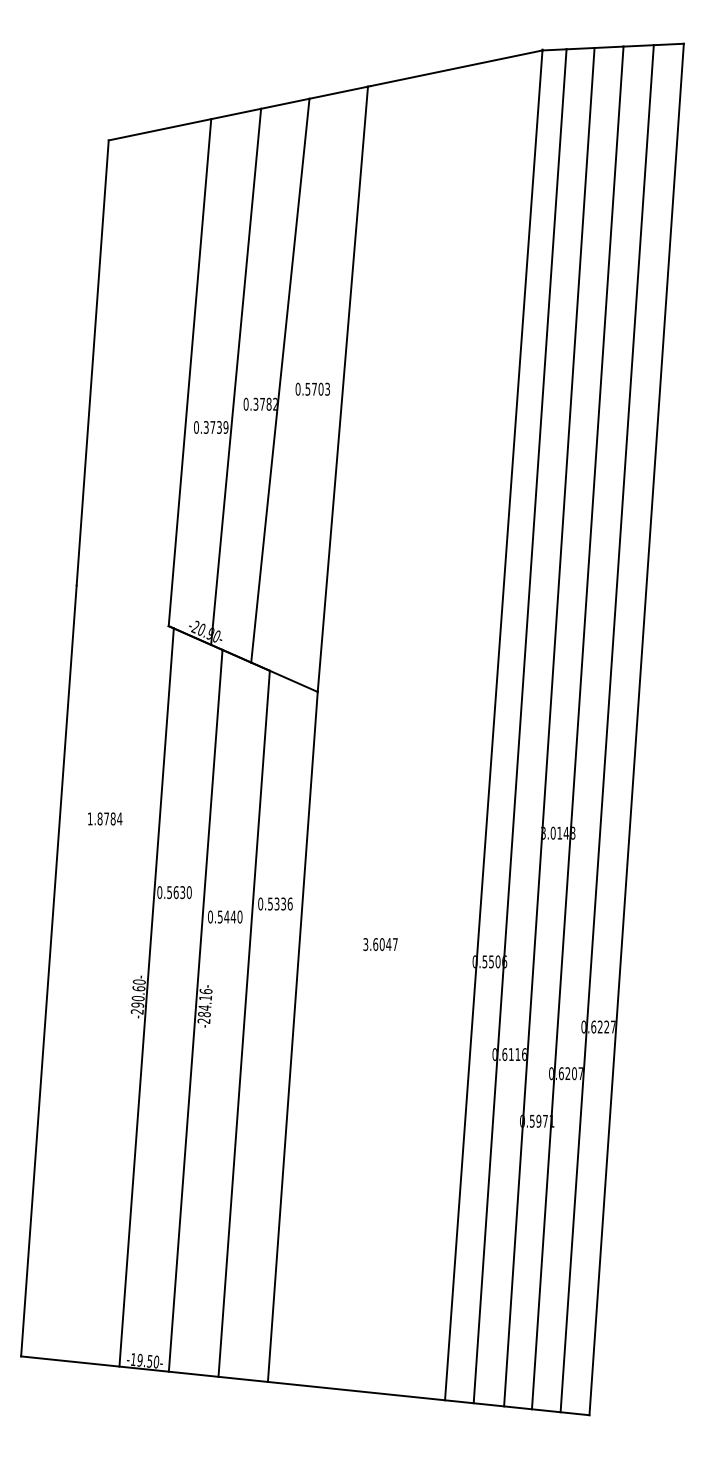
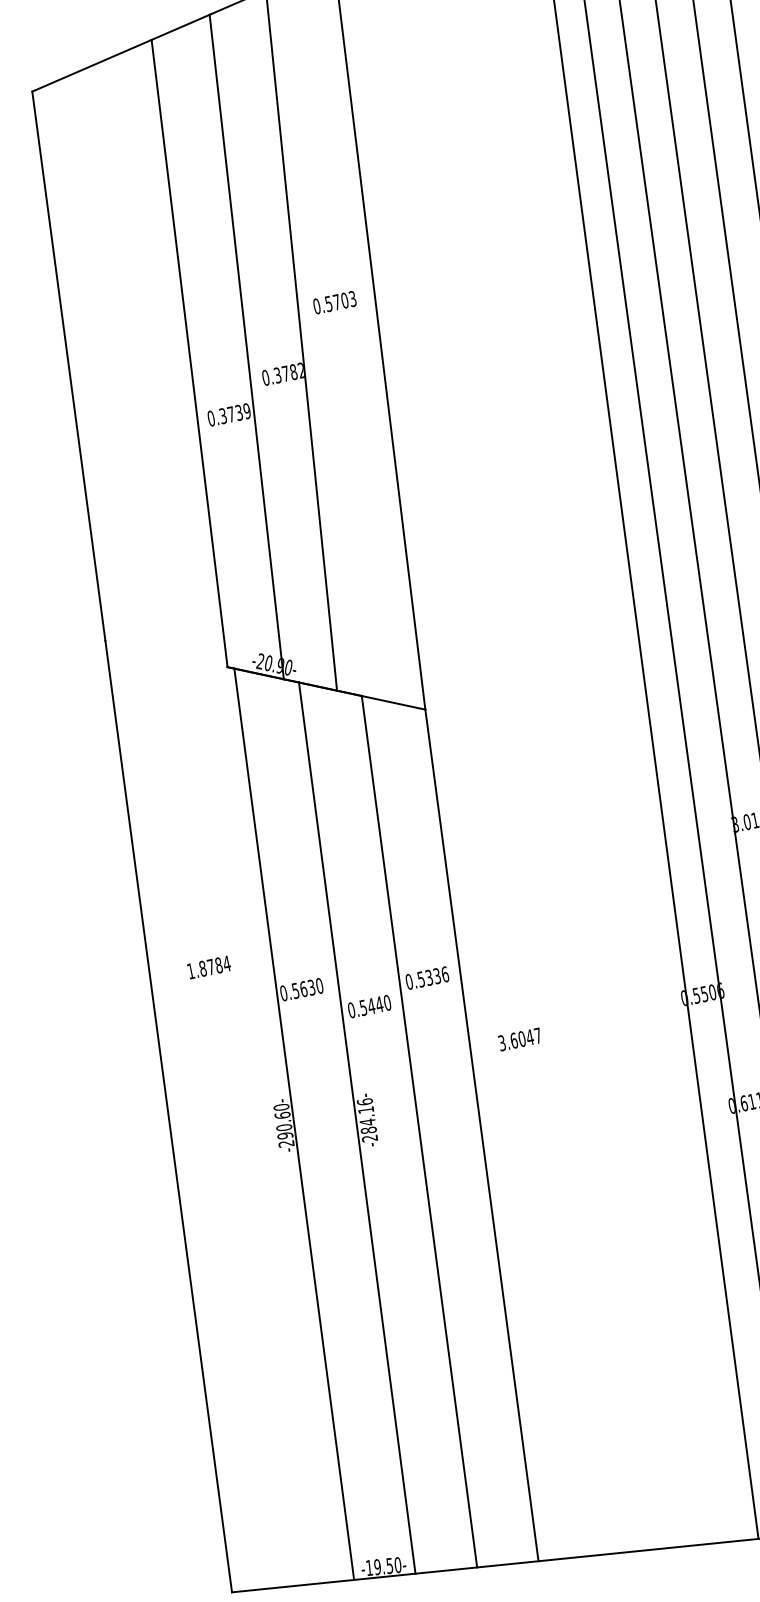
text: (312, 388) -> (334, 301), moved
text: (105, 818) -> (209, 966), moved
text: (380, 944) -> (519, 1039), moved

